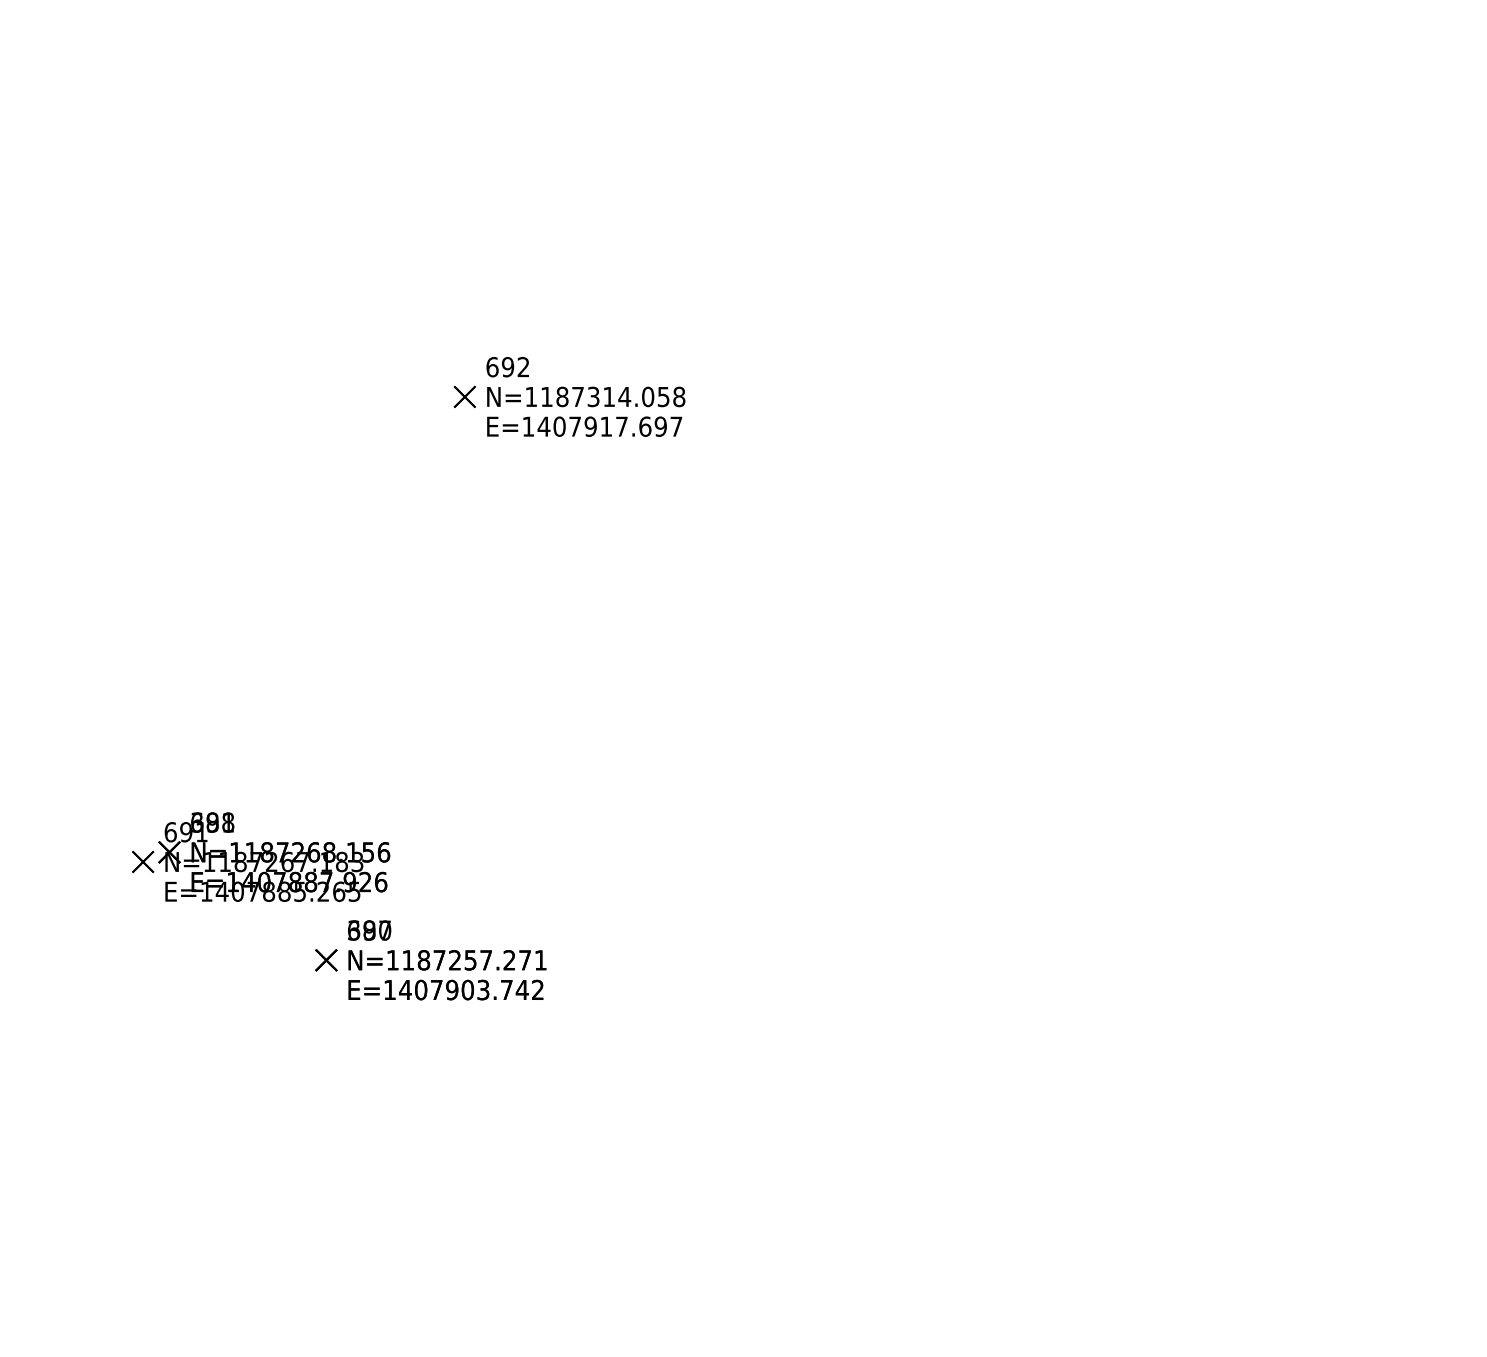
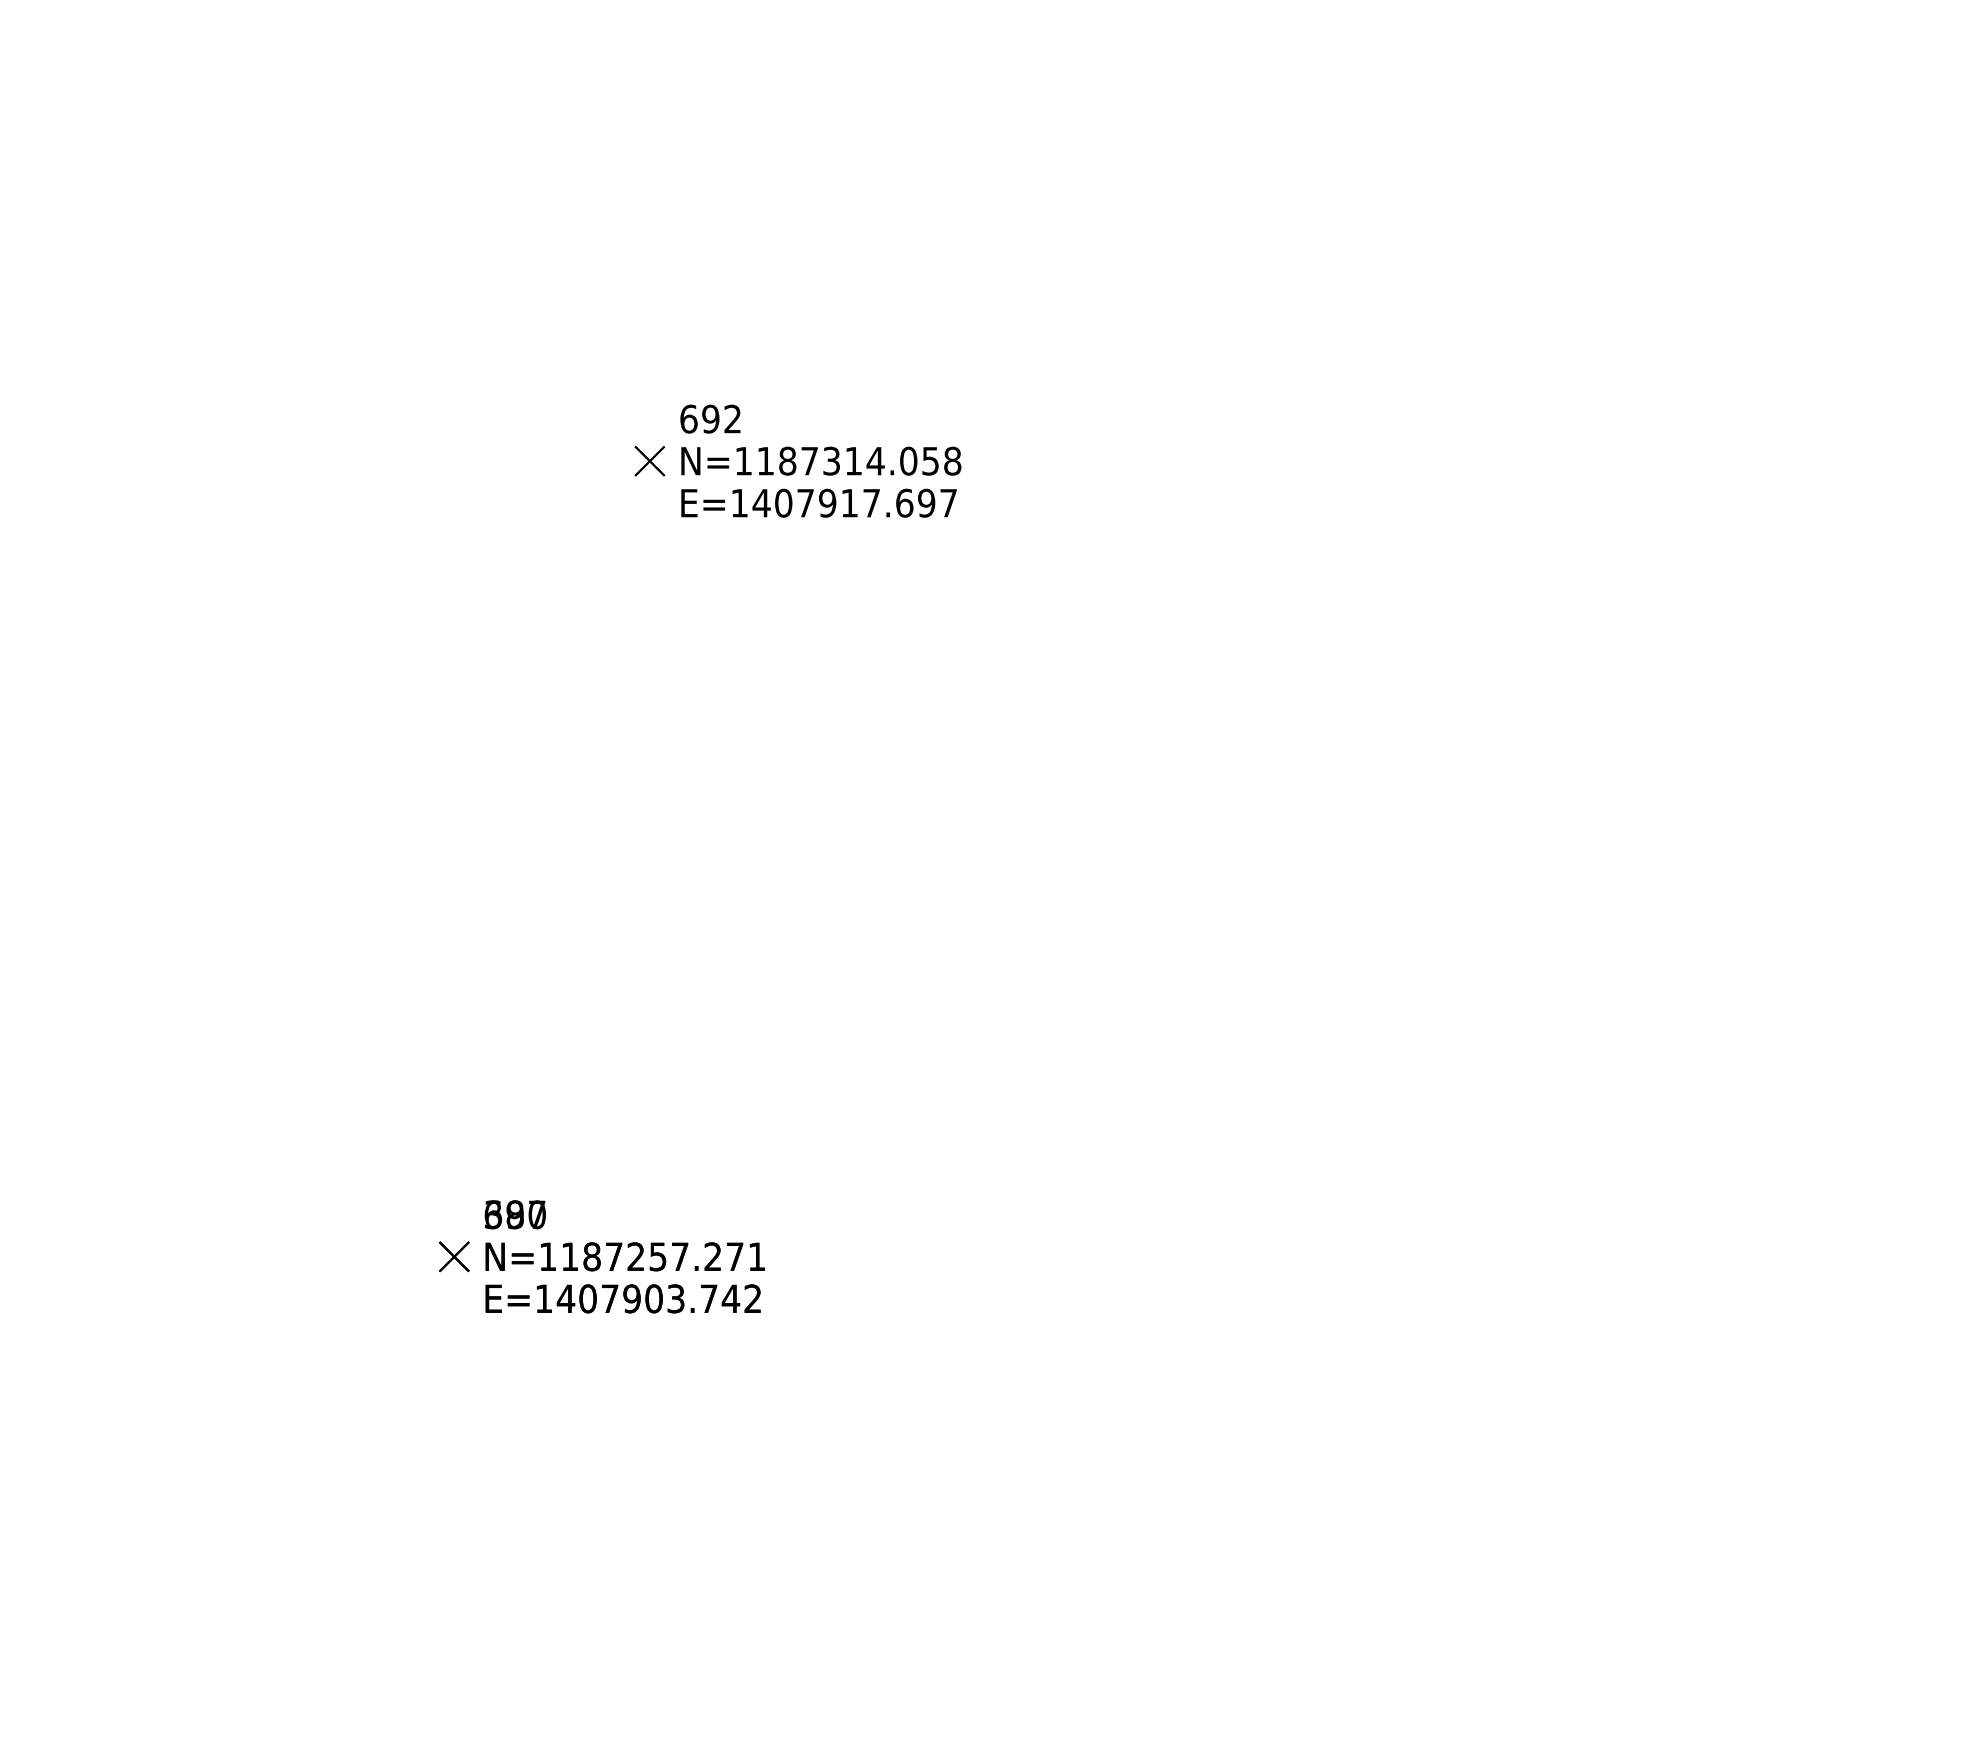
part: (261, 856) -> (362, 1110), removed

